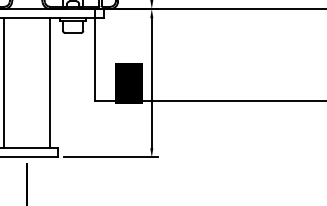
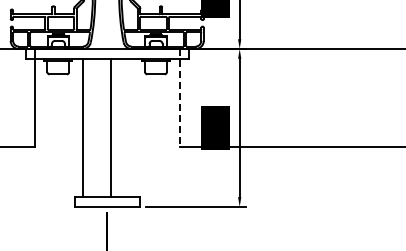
line: (95, 54) -> (179, 97), solid -> dashed
line: (50, 82) -> (110, 127), moved

